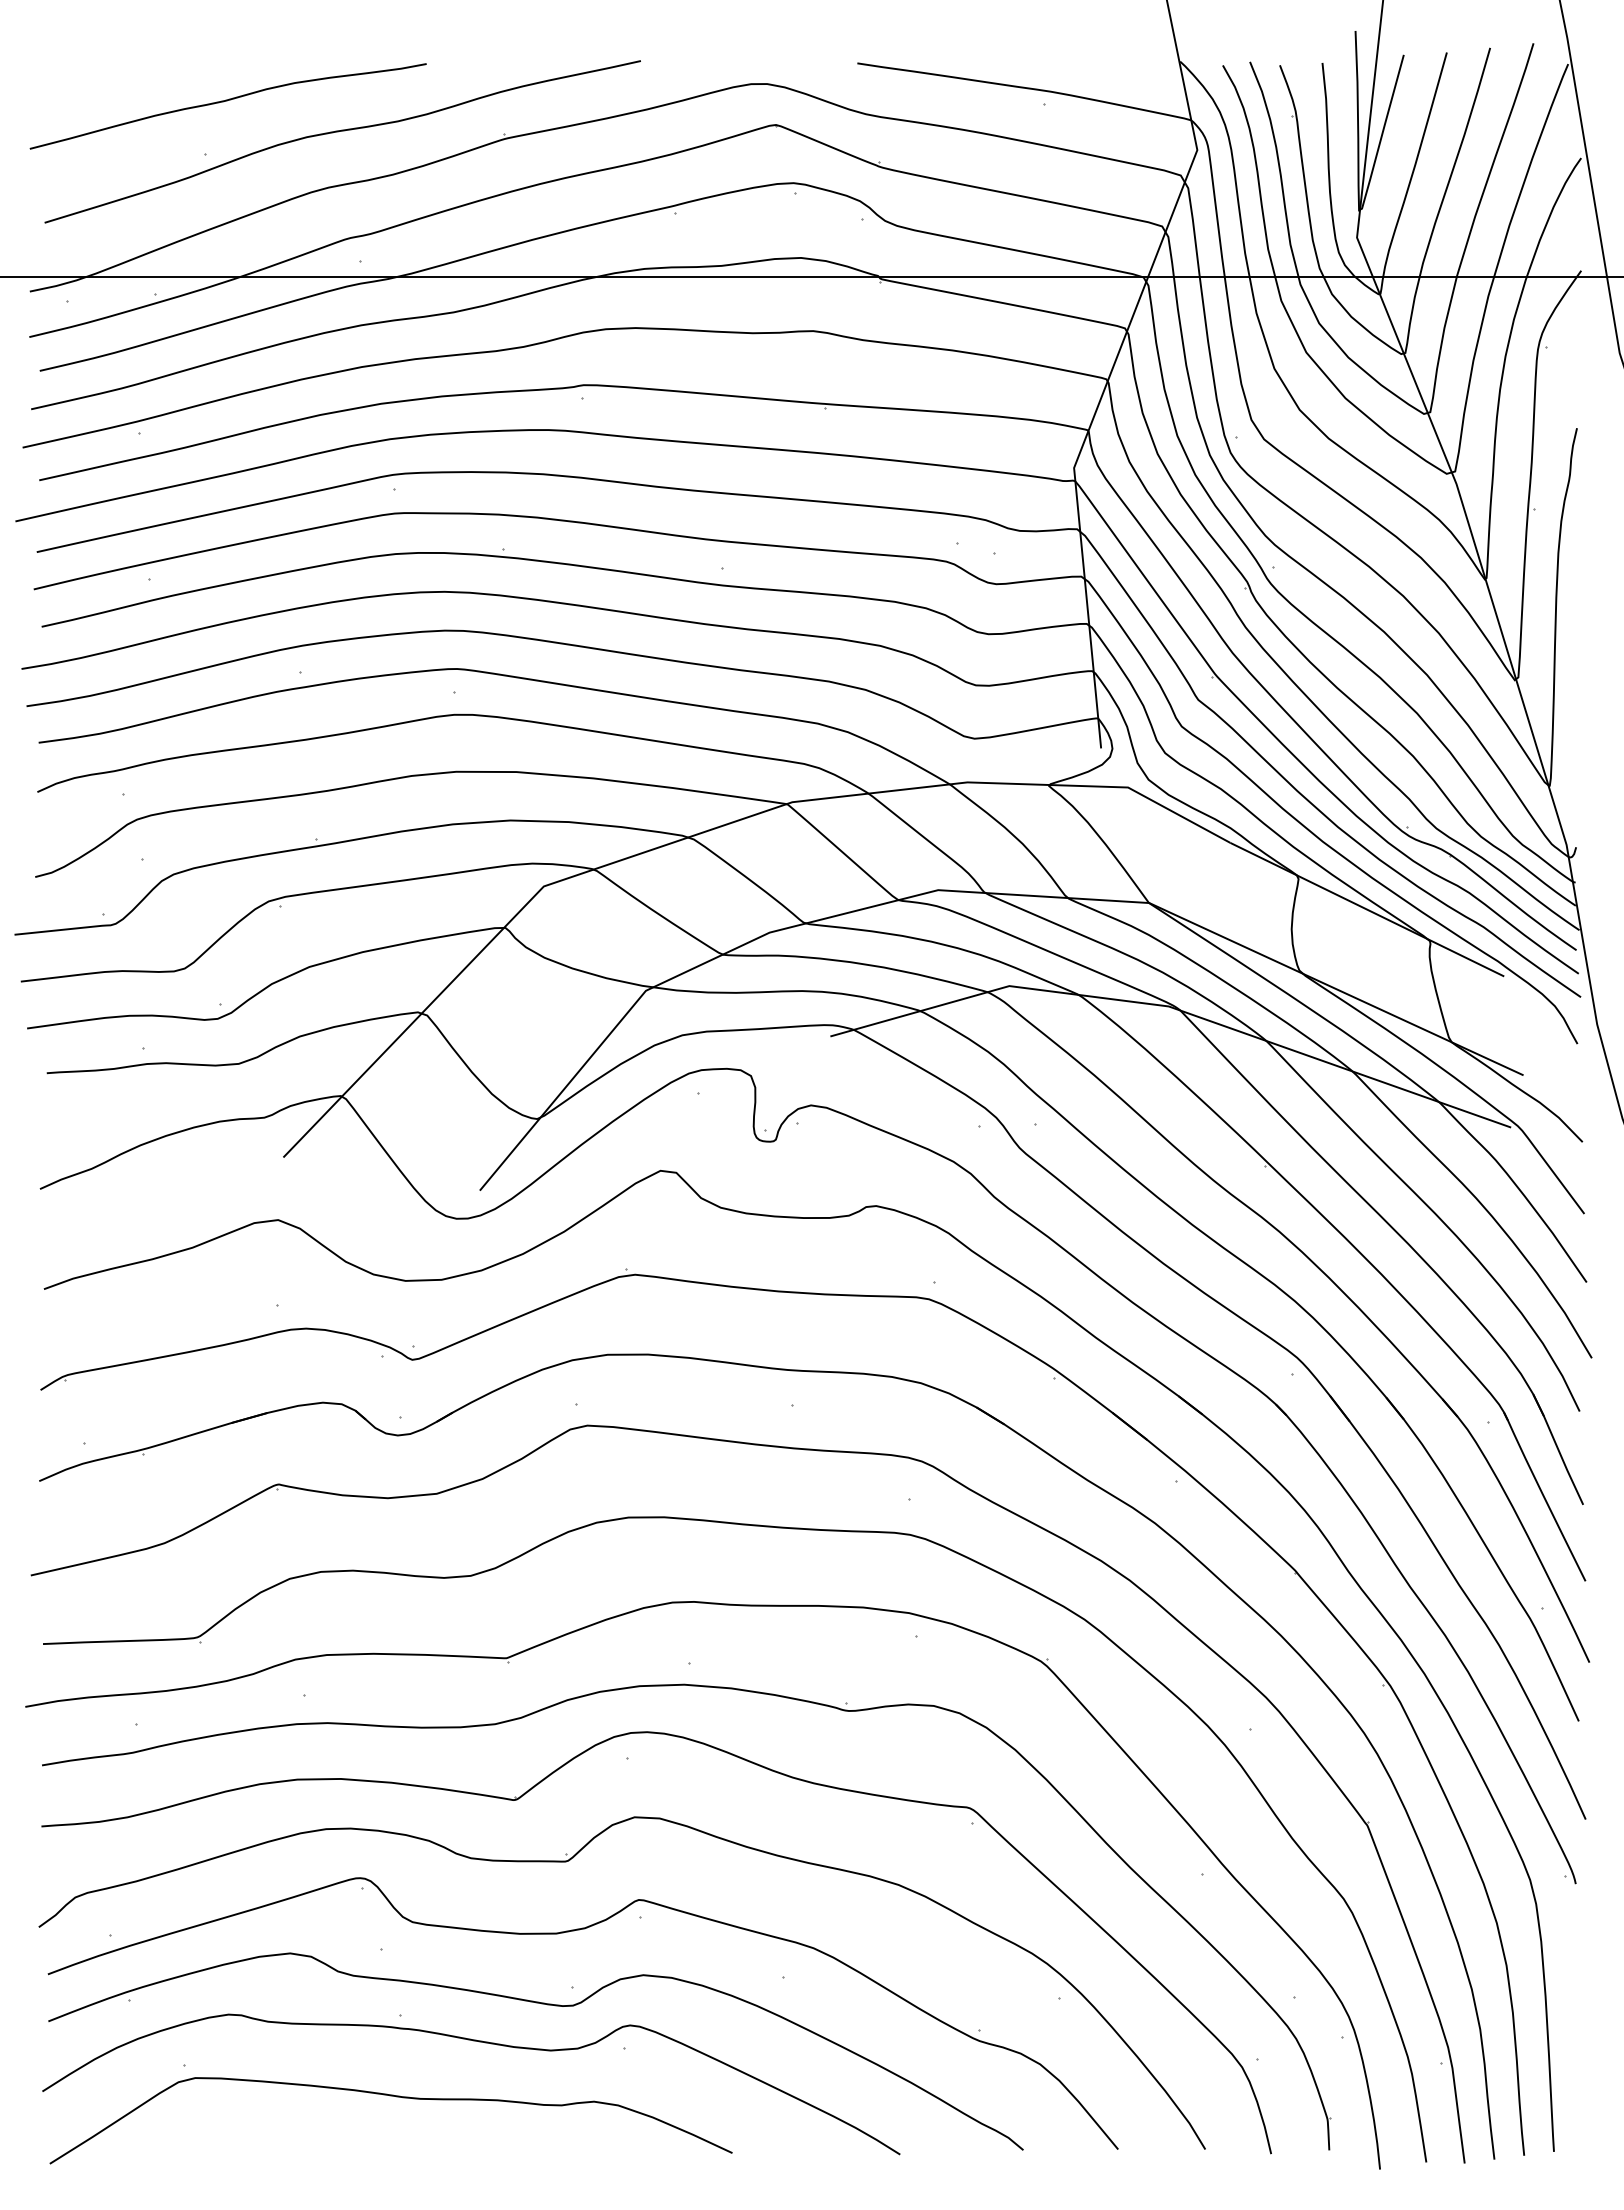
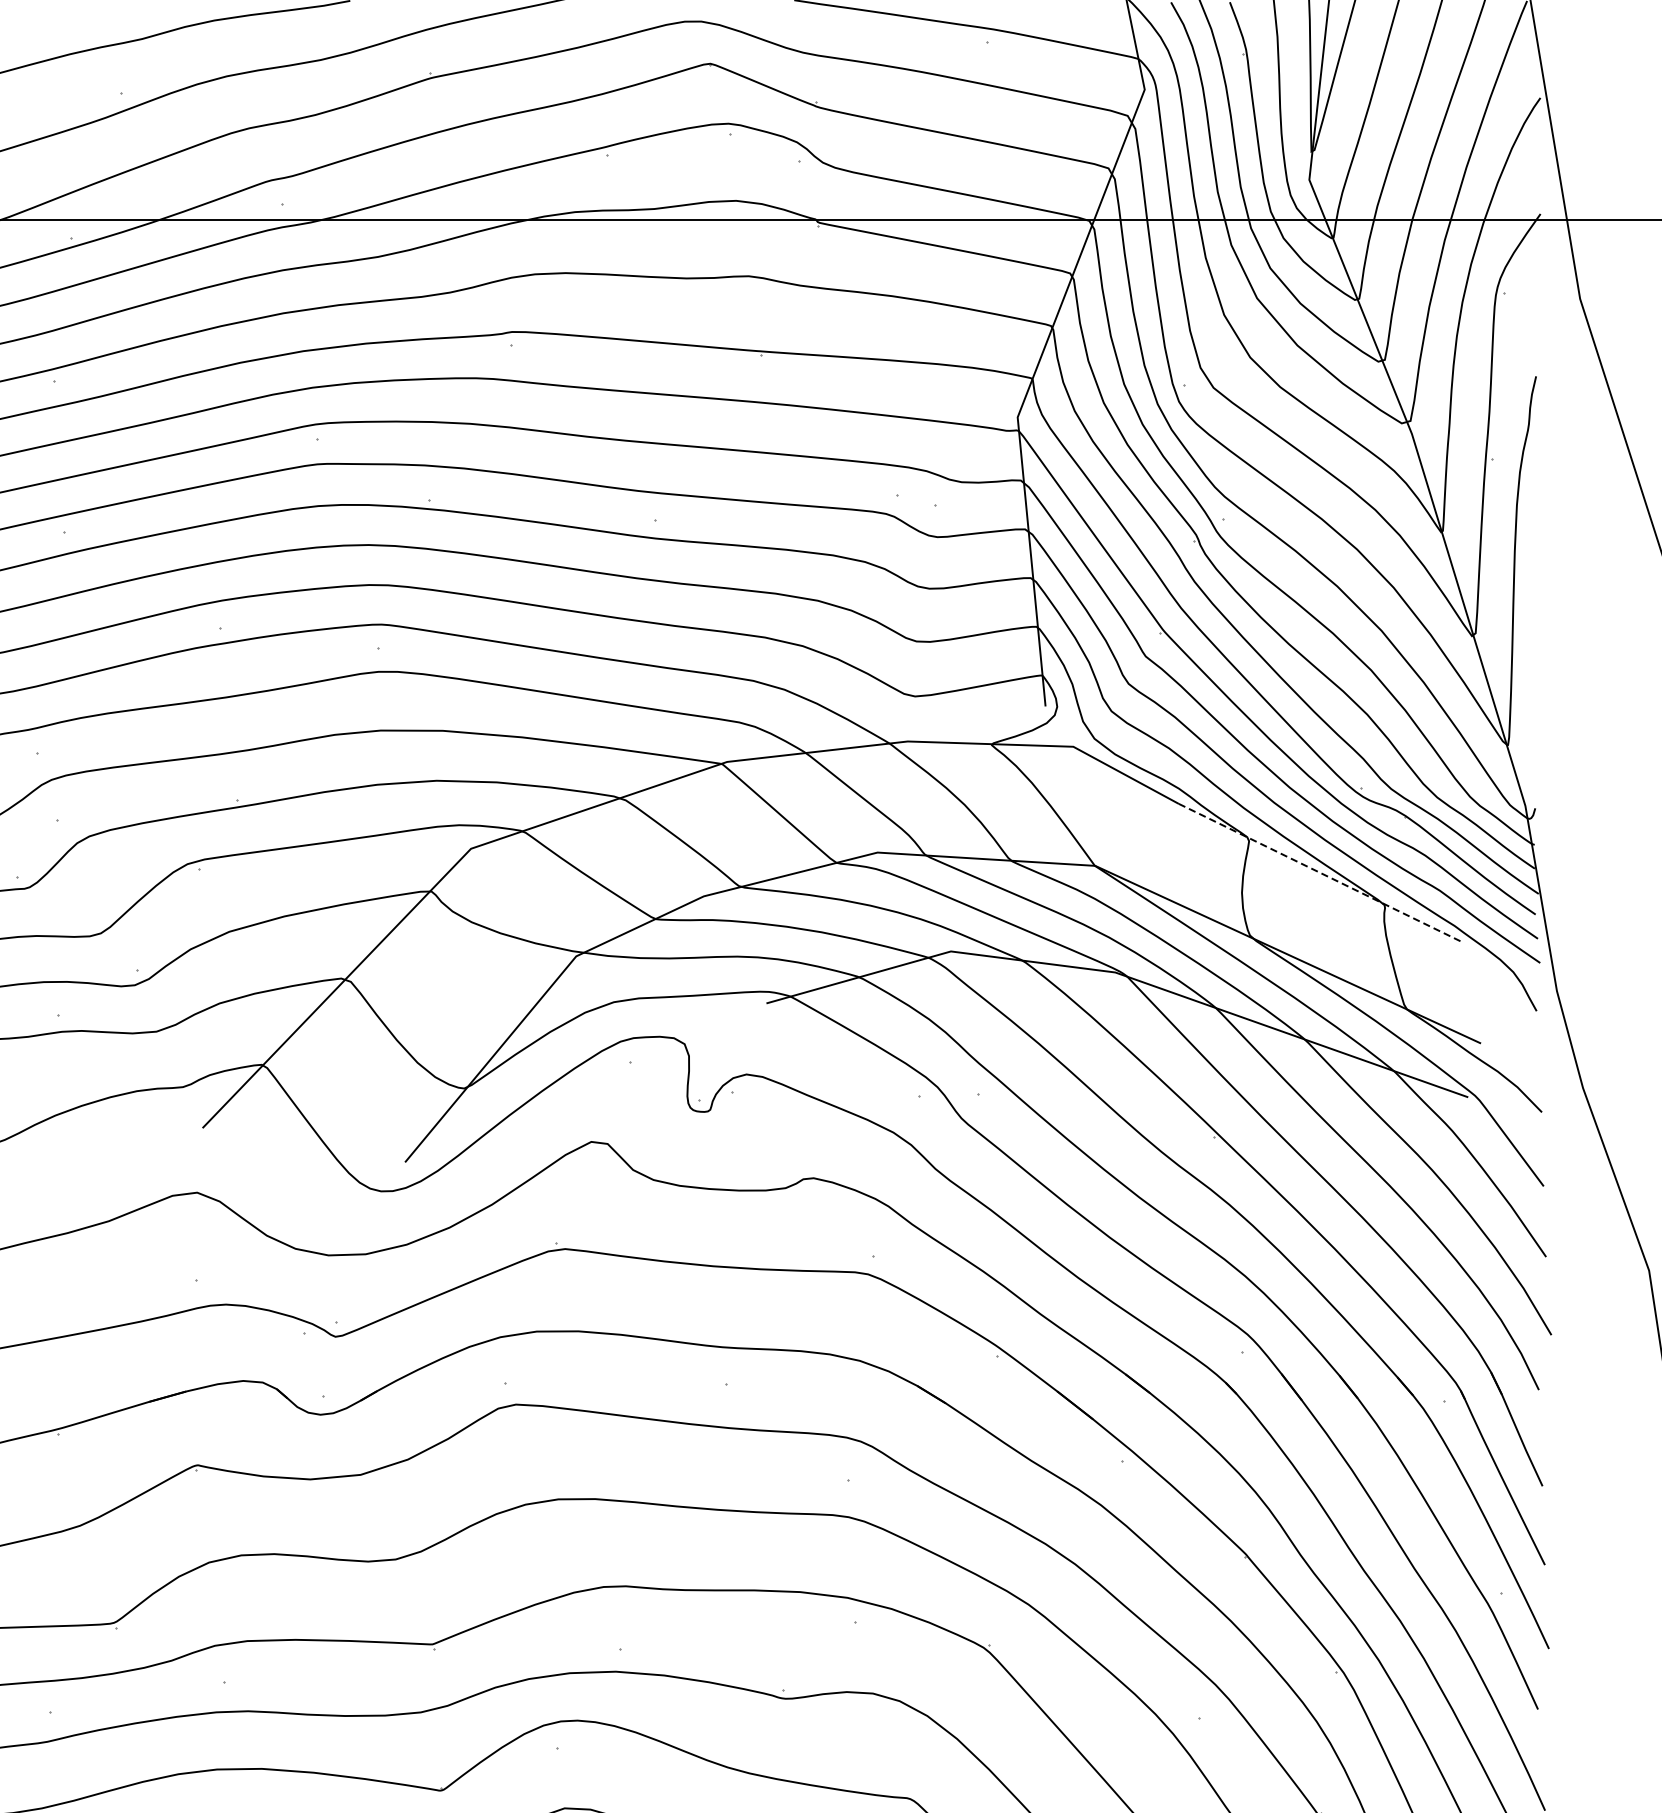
line: (1367, 909) -> (1320, 872), solid -> dashed

